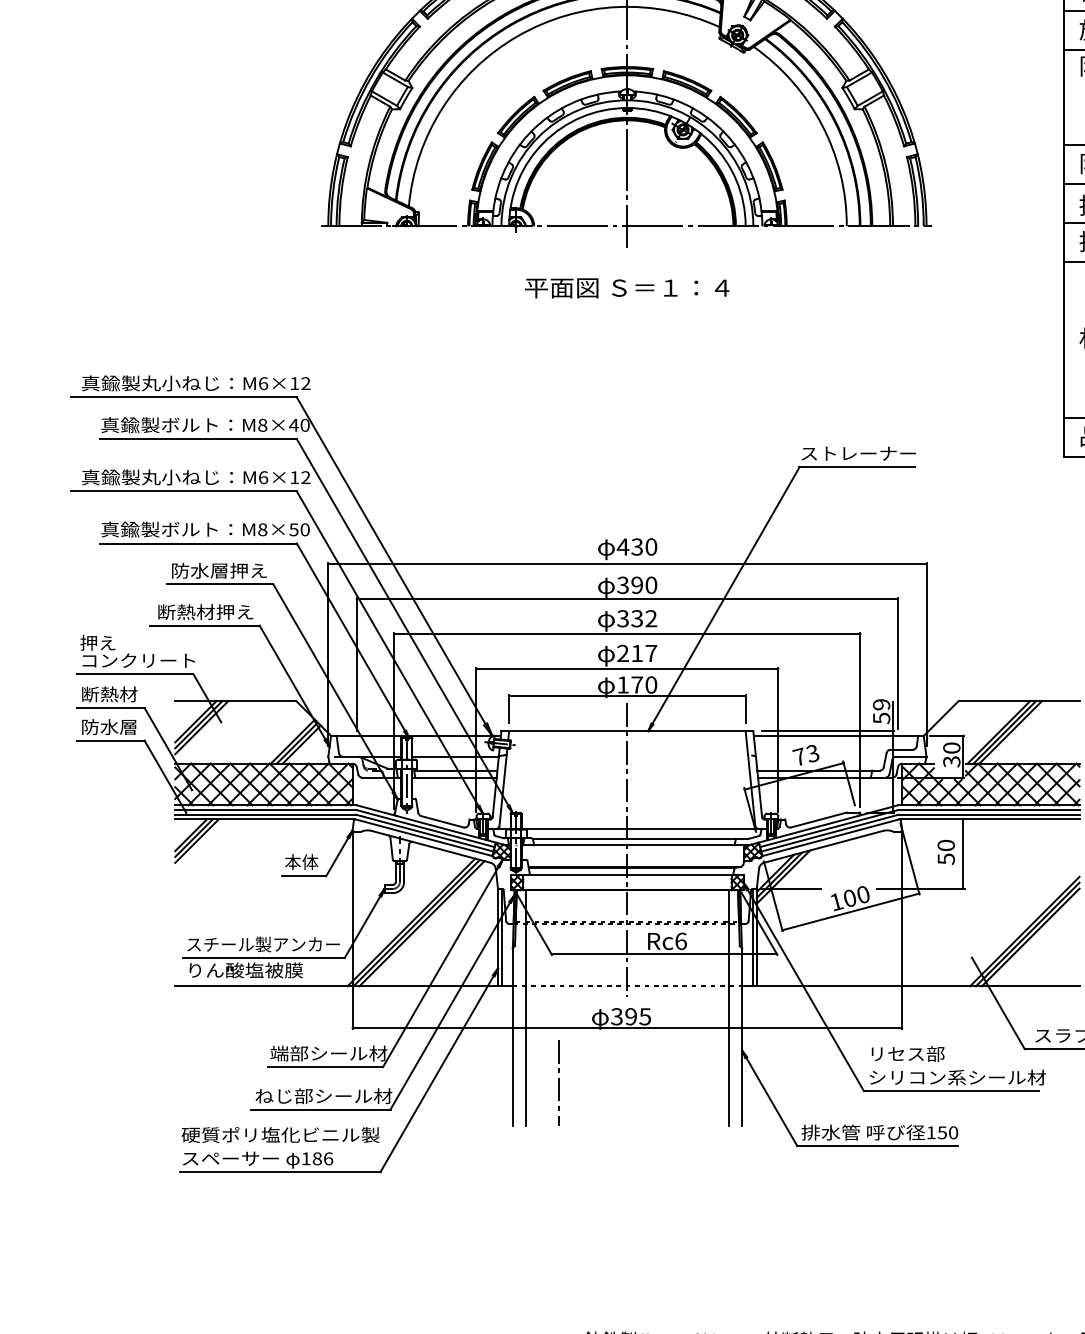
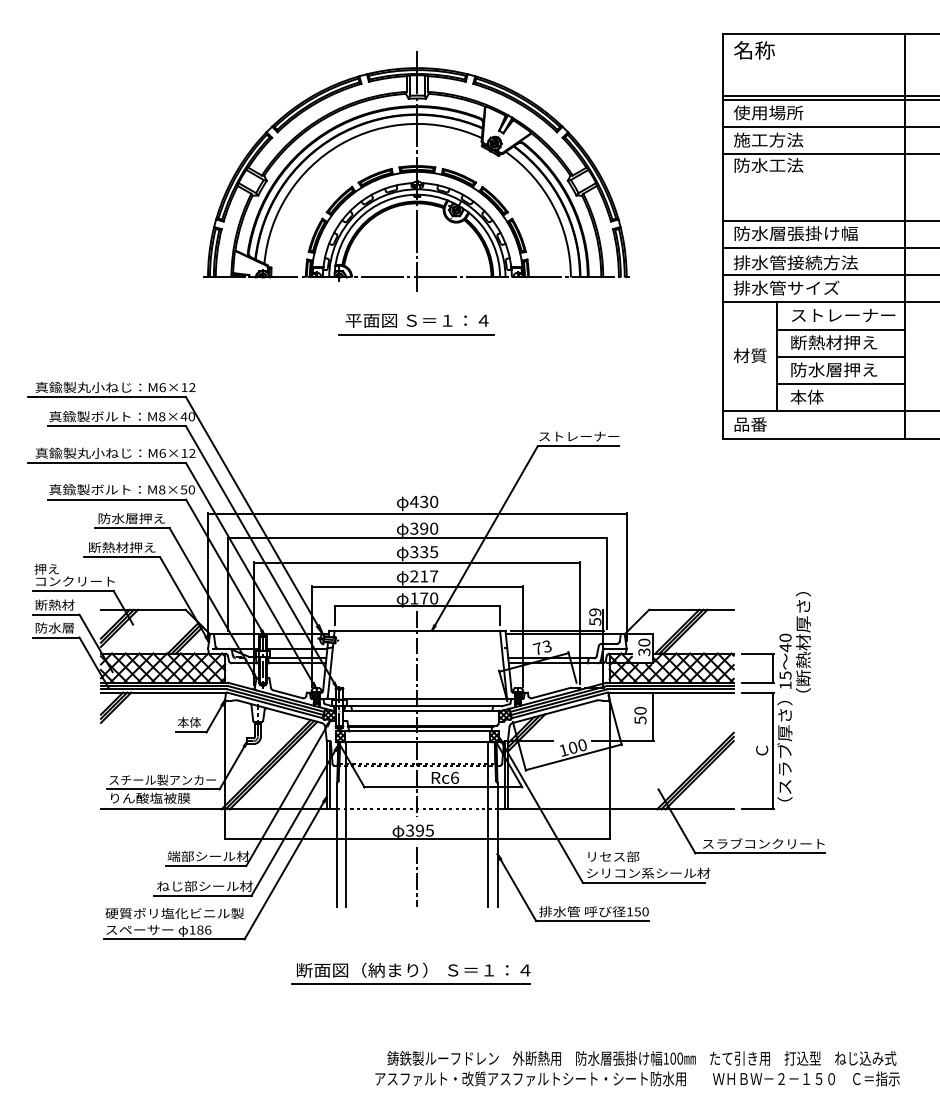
line: (626, 307) -> (416, 334), added
text: (651, 619) -> (434, 552), 332 -> 335
line: (557, 1082) -> (416, 876), moved
part: (617, 1220) -> (410, 973), added

